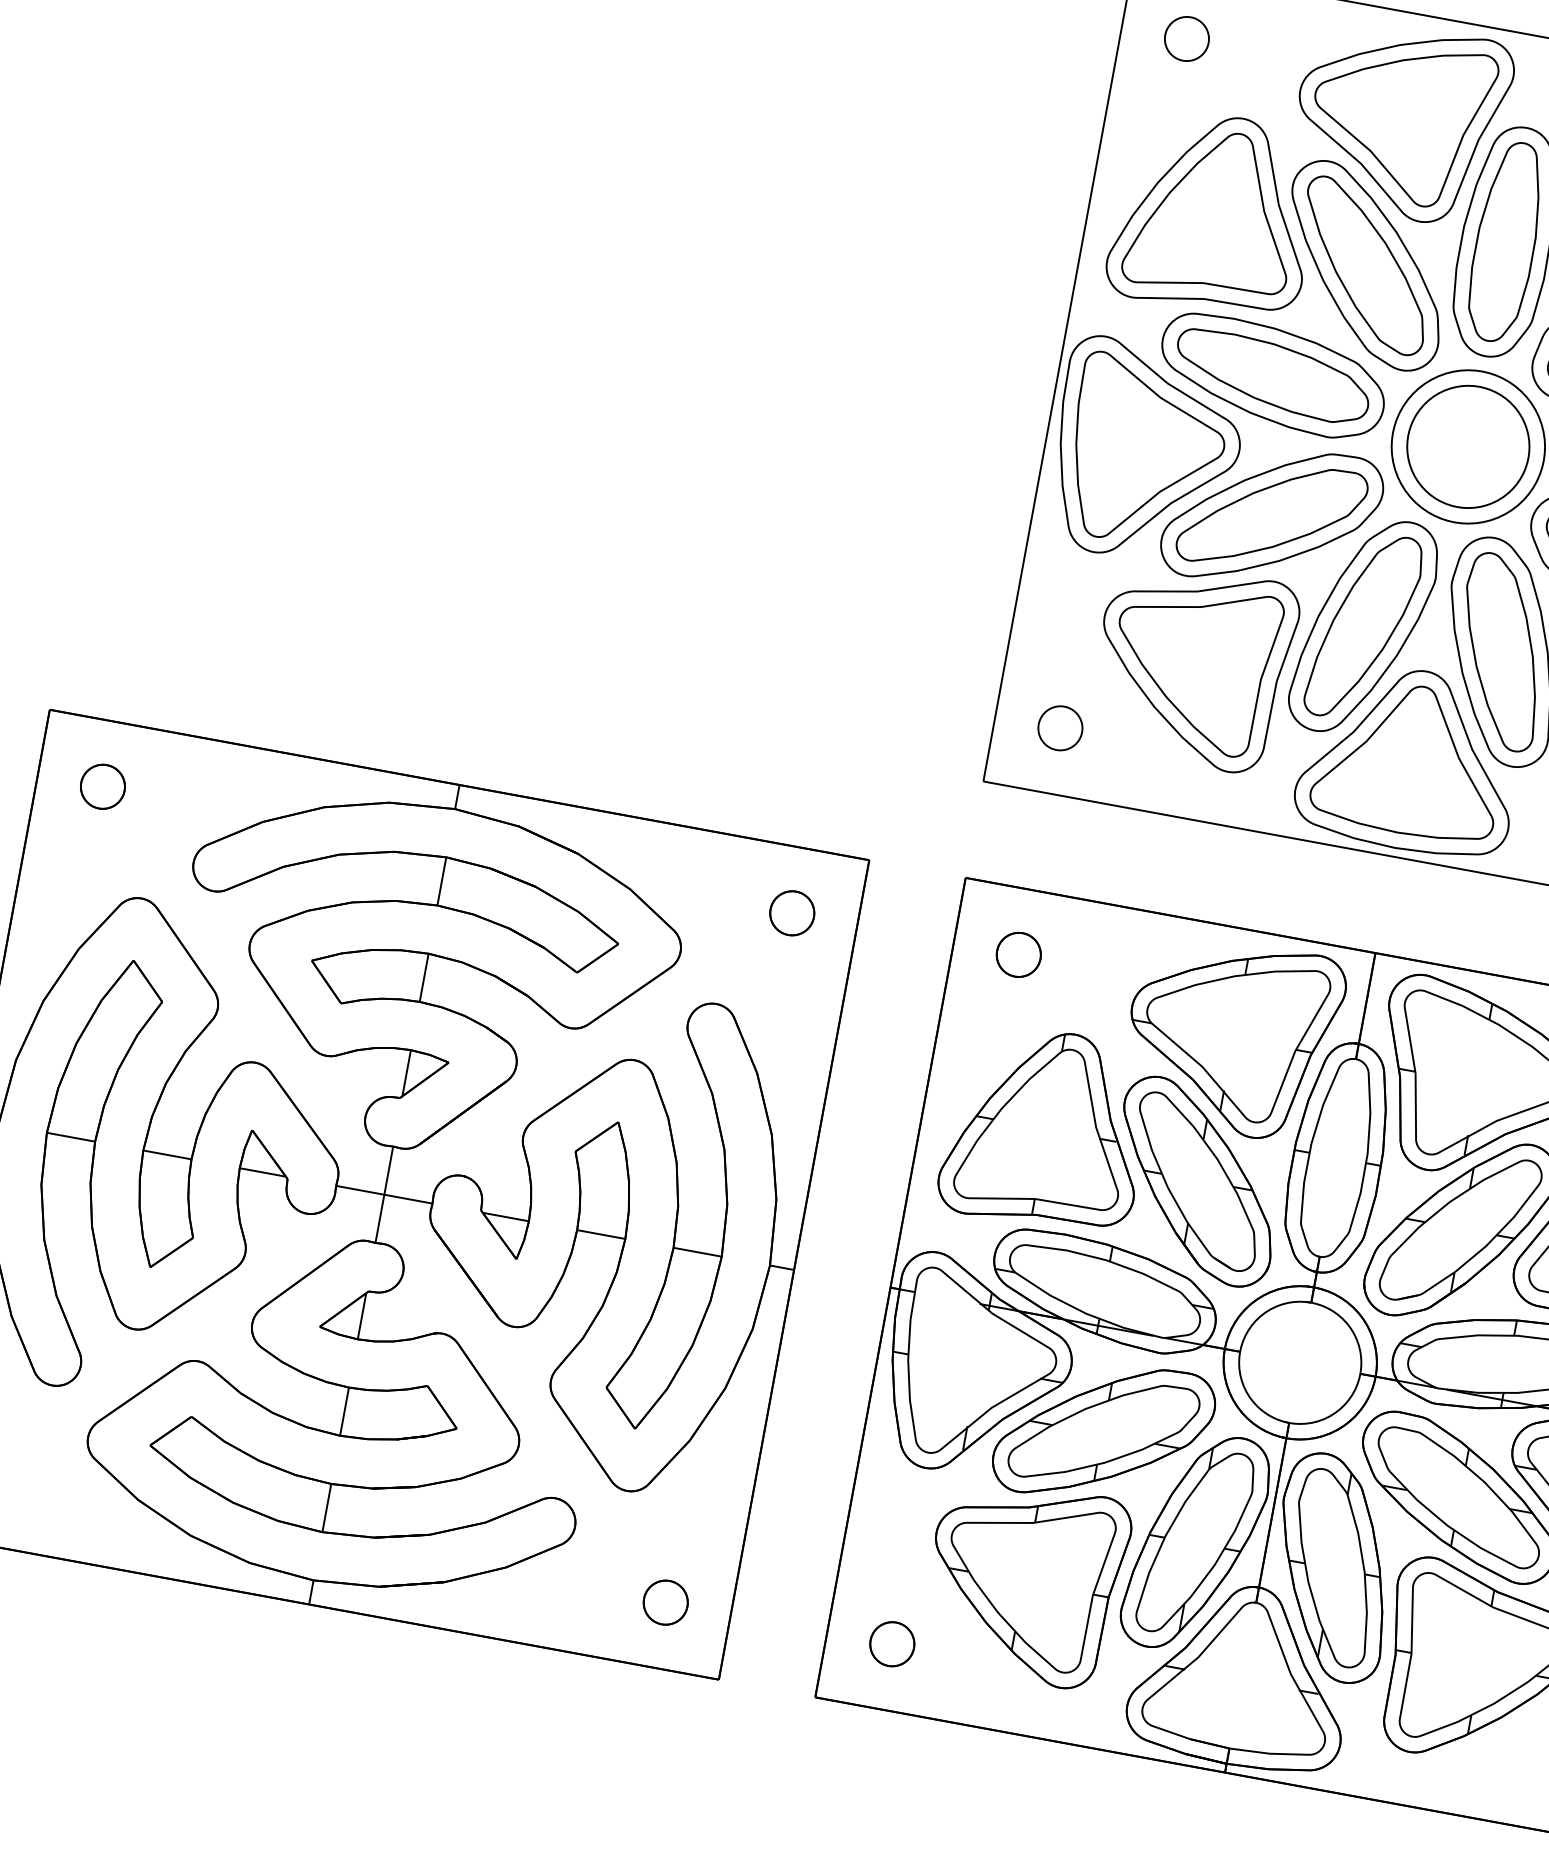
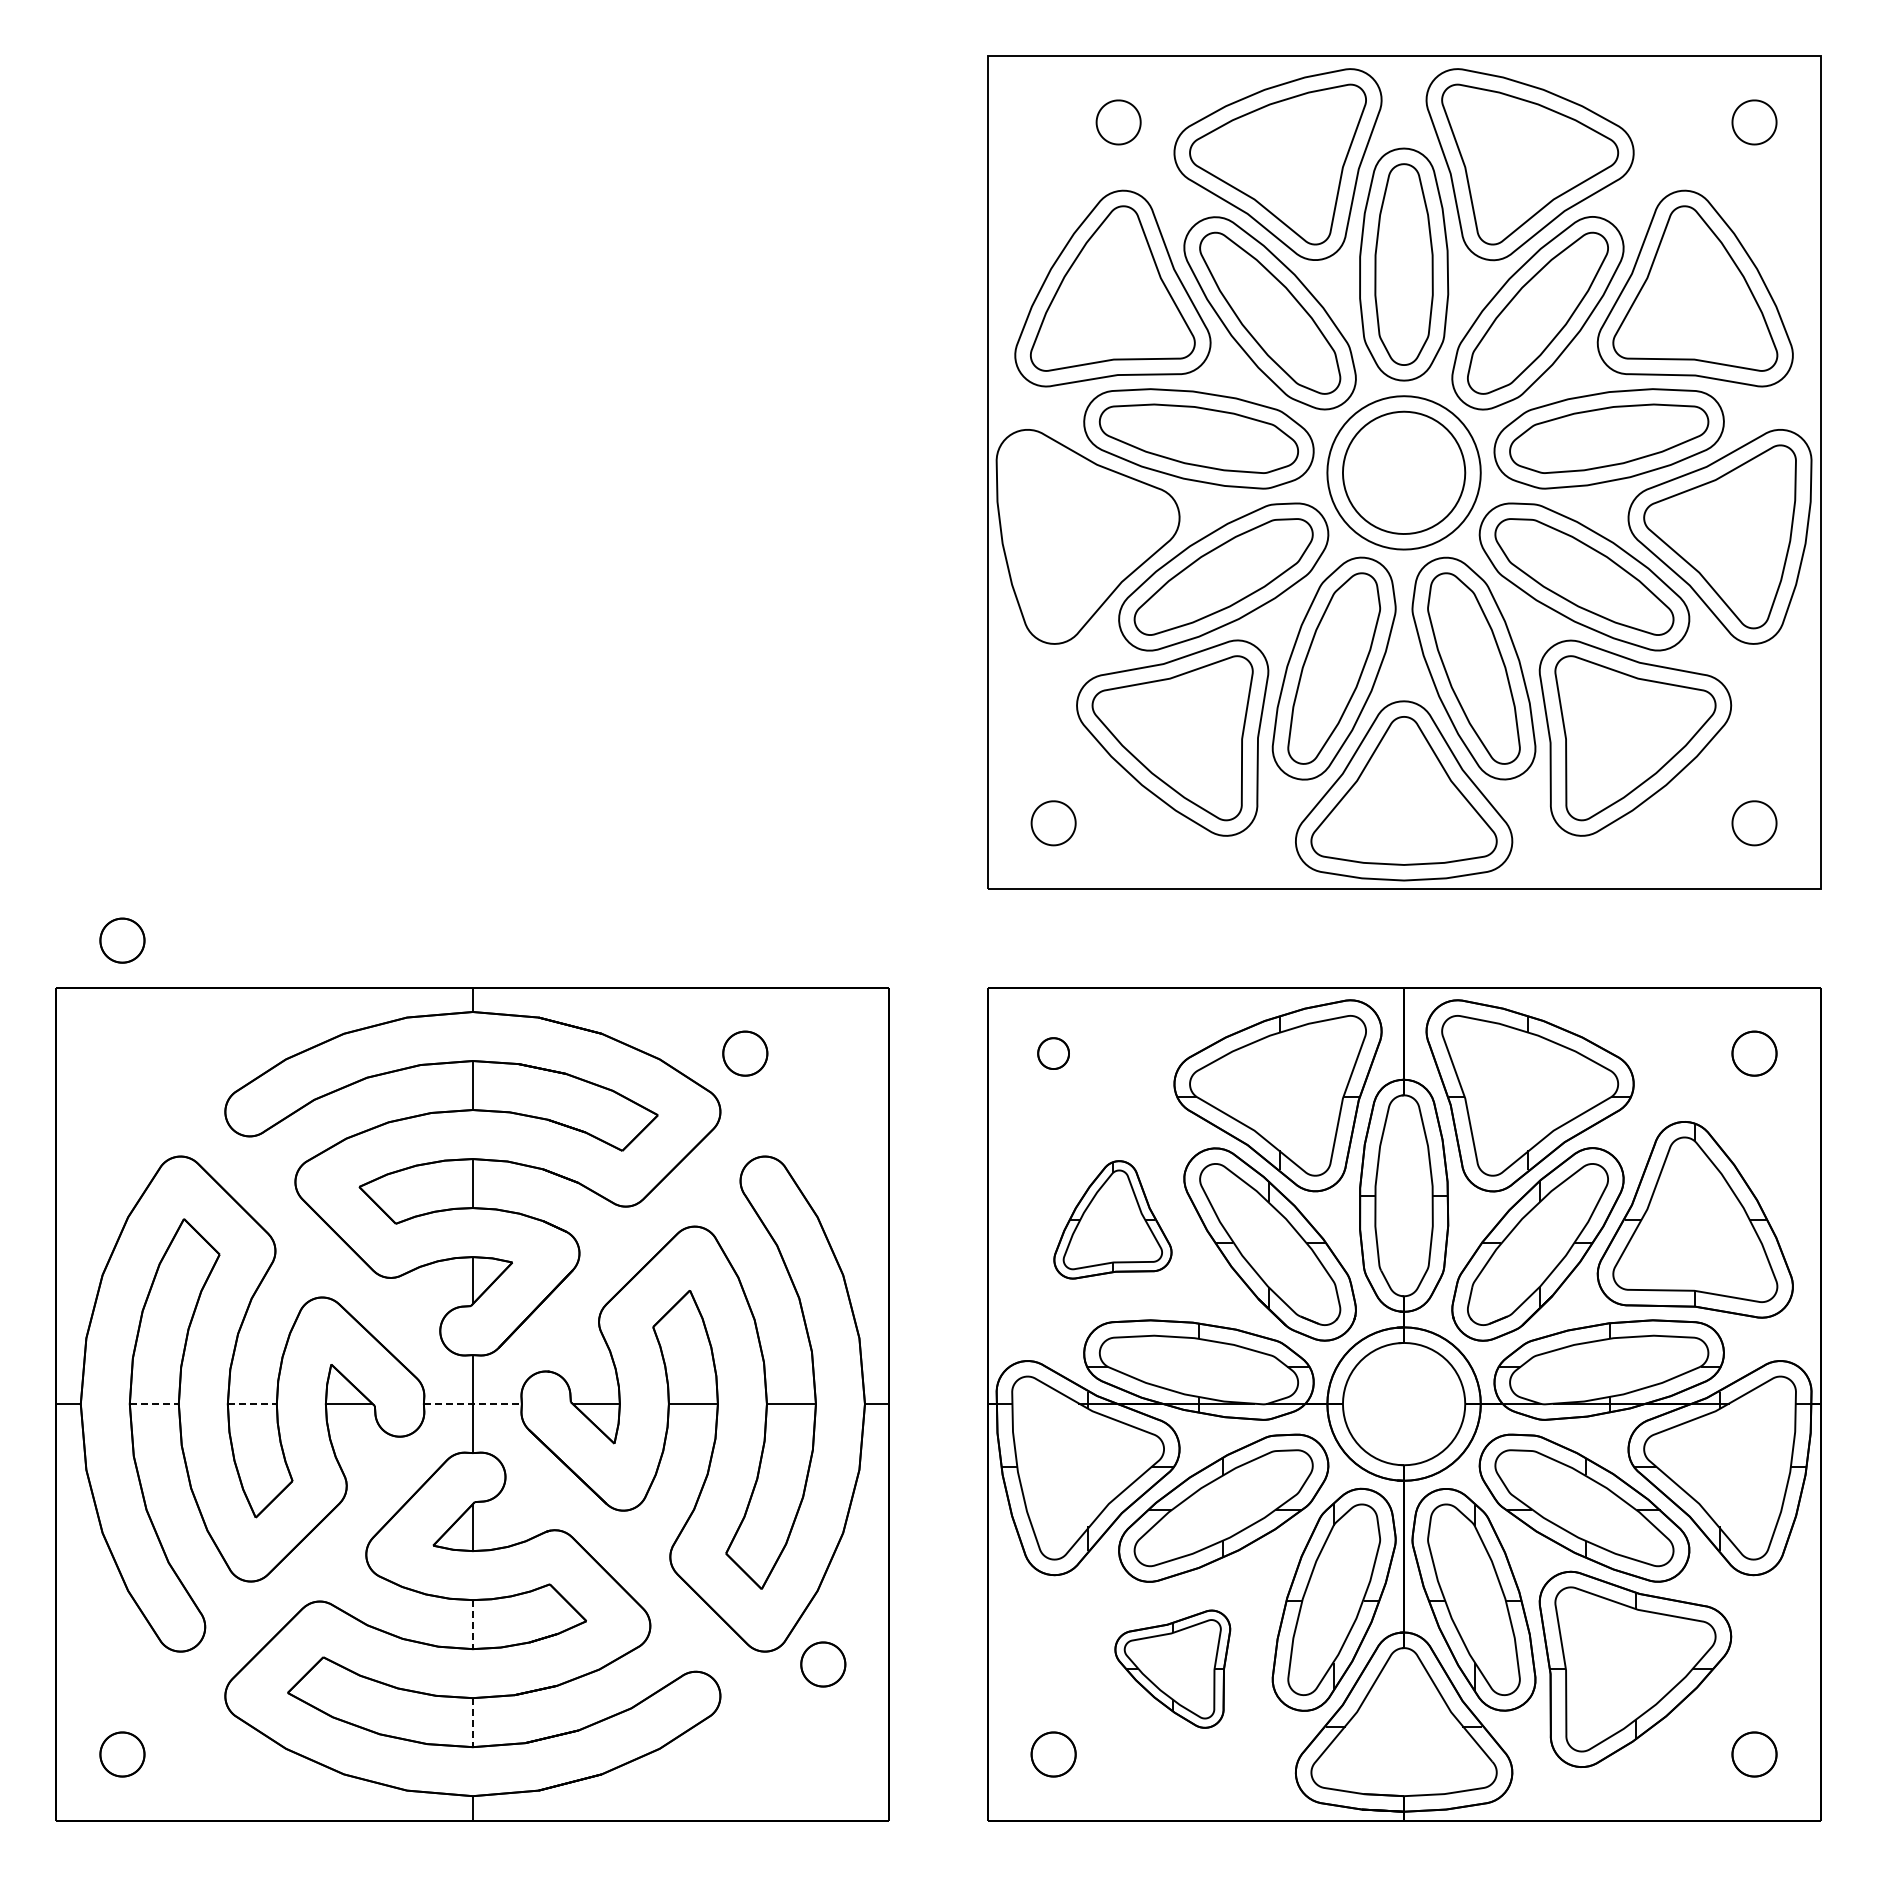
part: (1186, 39) -> (1118, 122), moved
part: (1145, 452) -> (1087, 536), removed
part: (103, 786) -> (122, 940), moved
part: (792, 913) -> (745, 1053), moved
part: (1018, 954) -> (1053, 1053), size x0.7
part: (1046, 1128) -> (1112, 1219), size x0.6
line: (71, 1137) -> (154, 1404), solid -> dashed
line: (167, 1155) -> (252, 1404), solid -> dashed
line: (384, 1195) -> (473, 1404), solid -> dashed
line: (344, 1411) -> (472, 1624), solid -> dashed
line: (326, 1507) -> (472, 1722), solid -> dashed
part: (1024, 1581) -> (1172, 1668), size x0.6
part: (665, 1602) -> (823, 1664), moved

